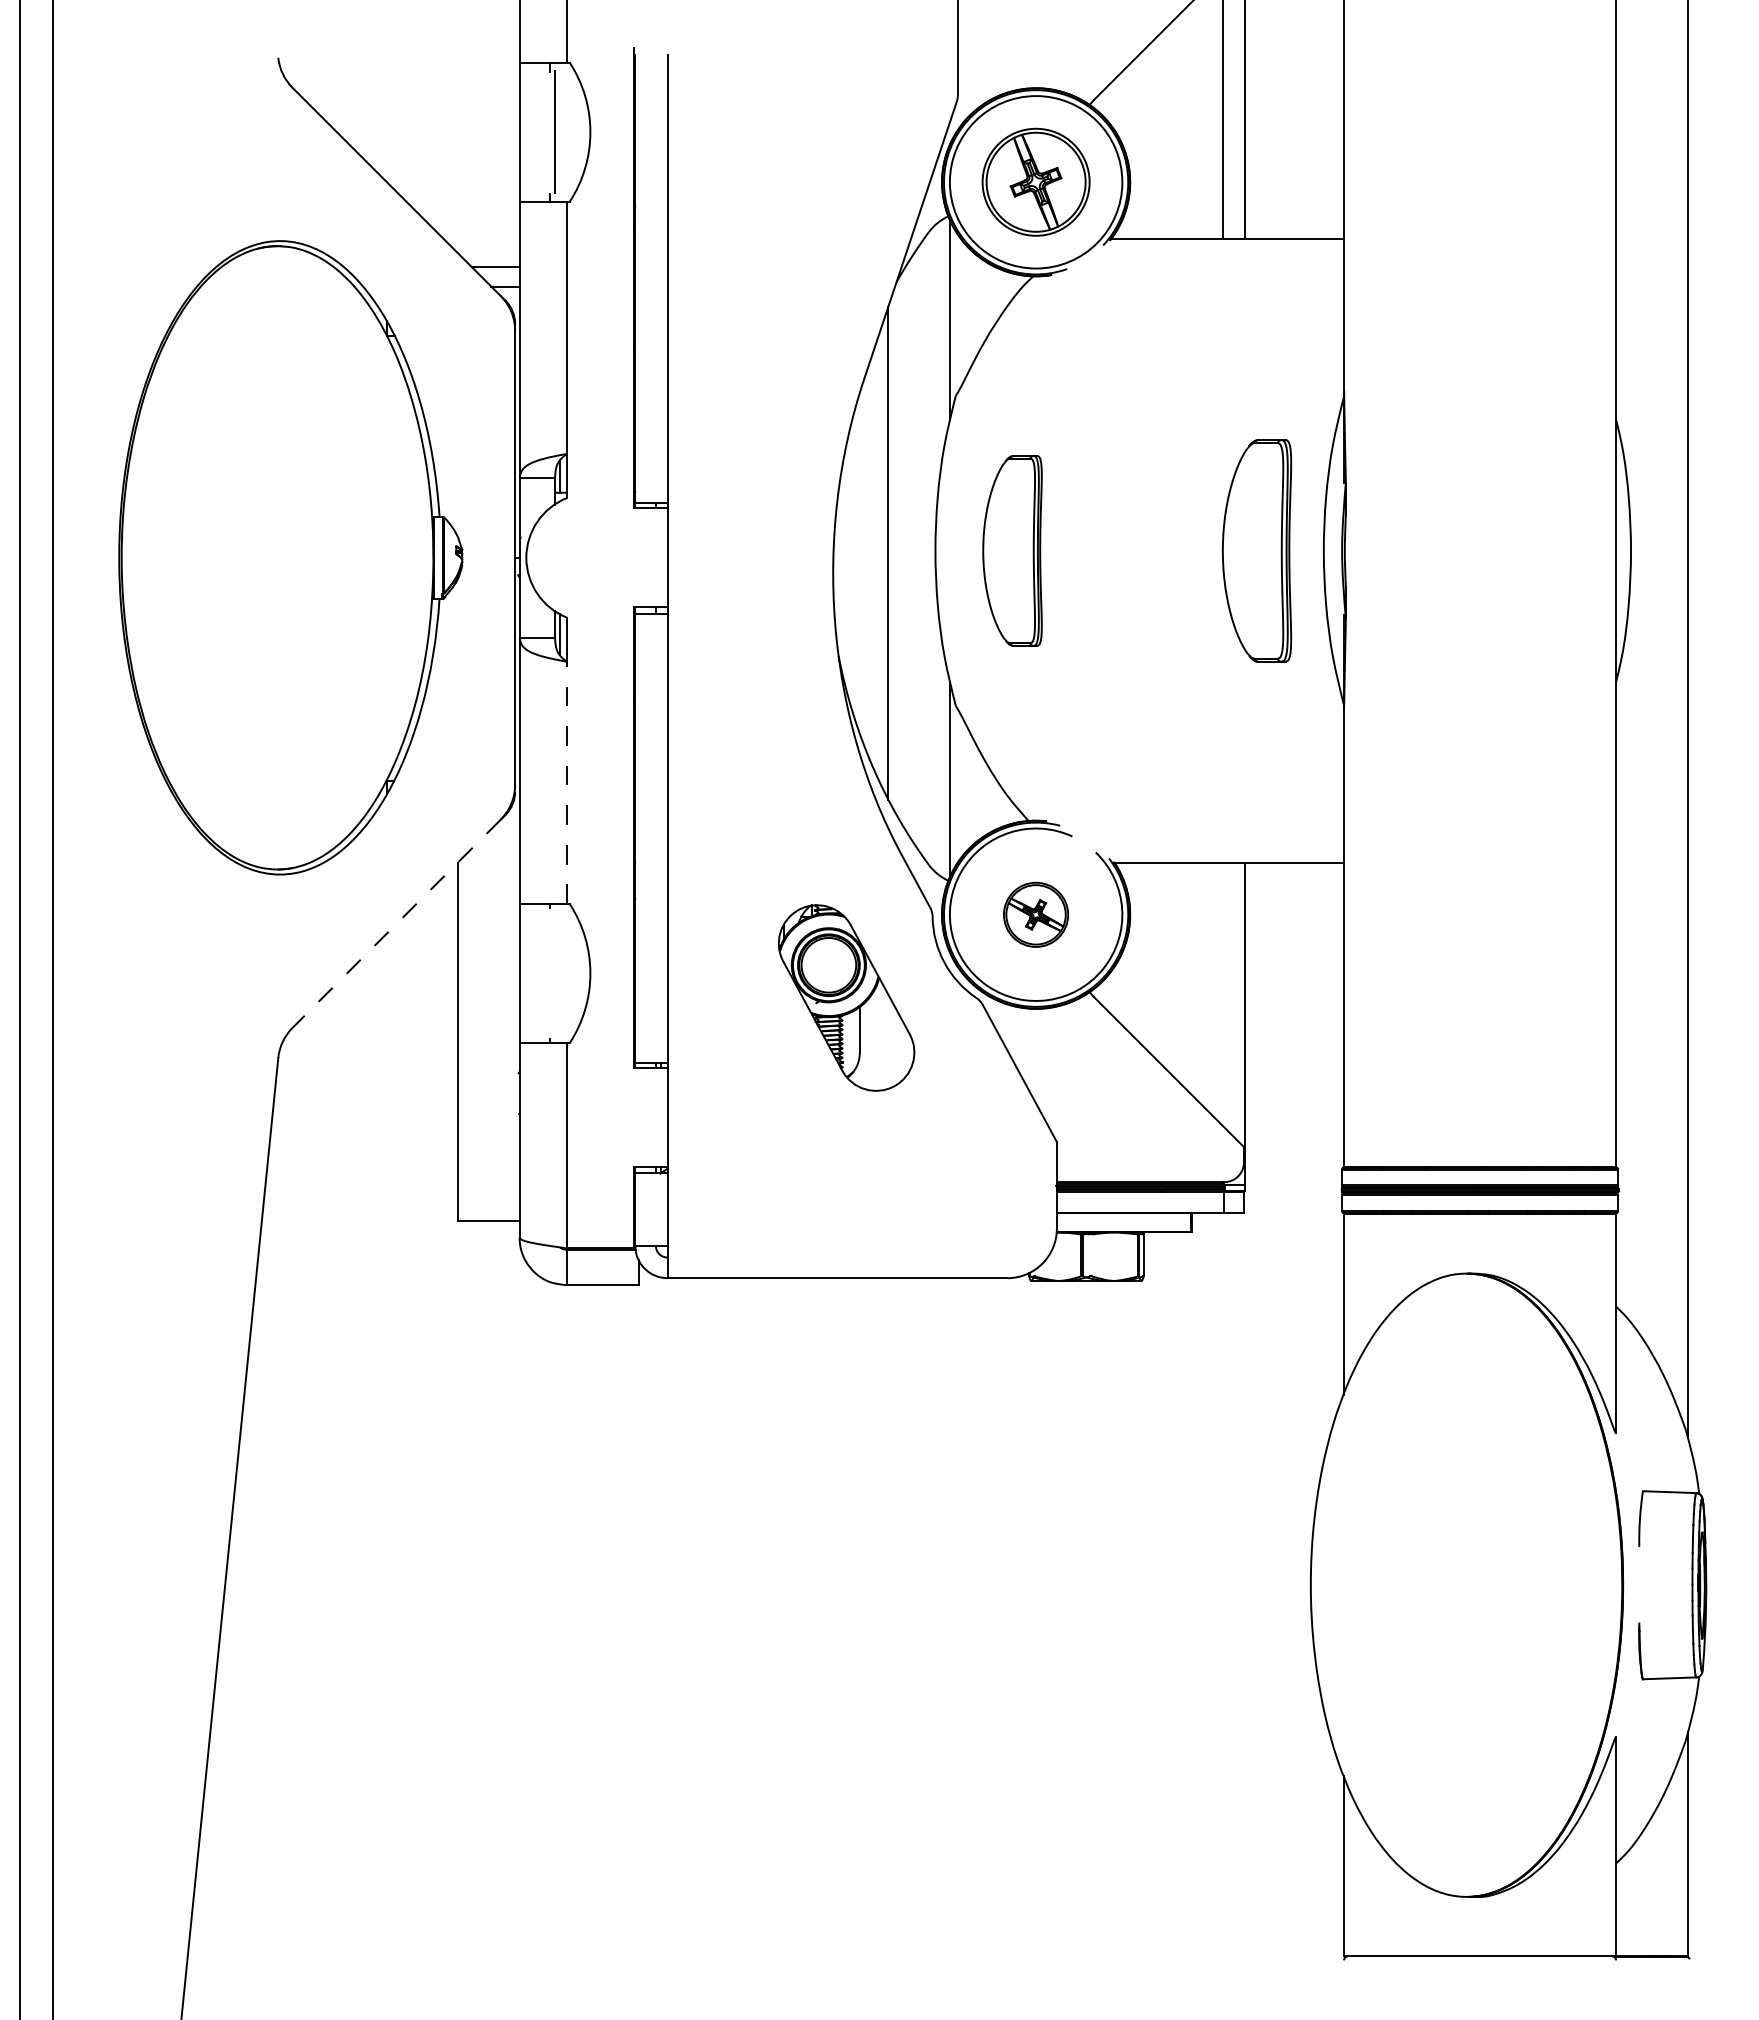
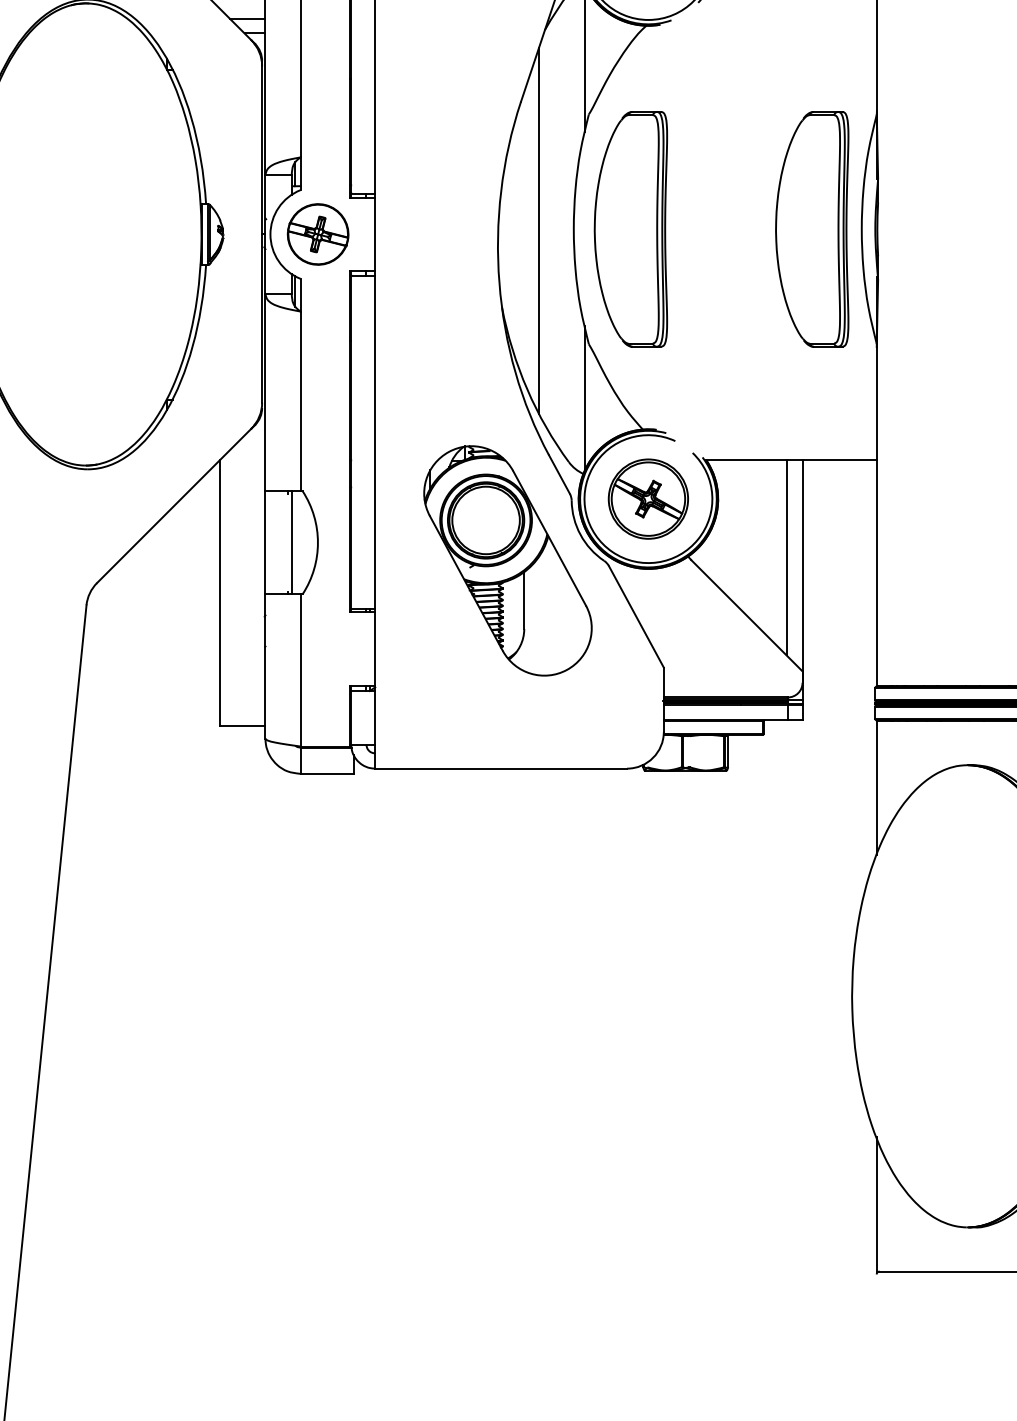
part: (1012, 550) -> (630, 229), size x1.67
part: (1256, 550) -> (811, 229), size x1.43
part: (590, 557) -> (318, 234), added
line: (566, 782) -> (300, 401), dashed -> solid
part: (1035, 914) -> (647, 498), size x1.67
line: (396, 924) -> (174, 506), dashed -> solid
line: (555, 973) -> (292, 542), added
line: (1222, 993) -> (786, 557), added
part: (846, 997) -> (507, 560), size x1.67

